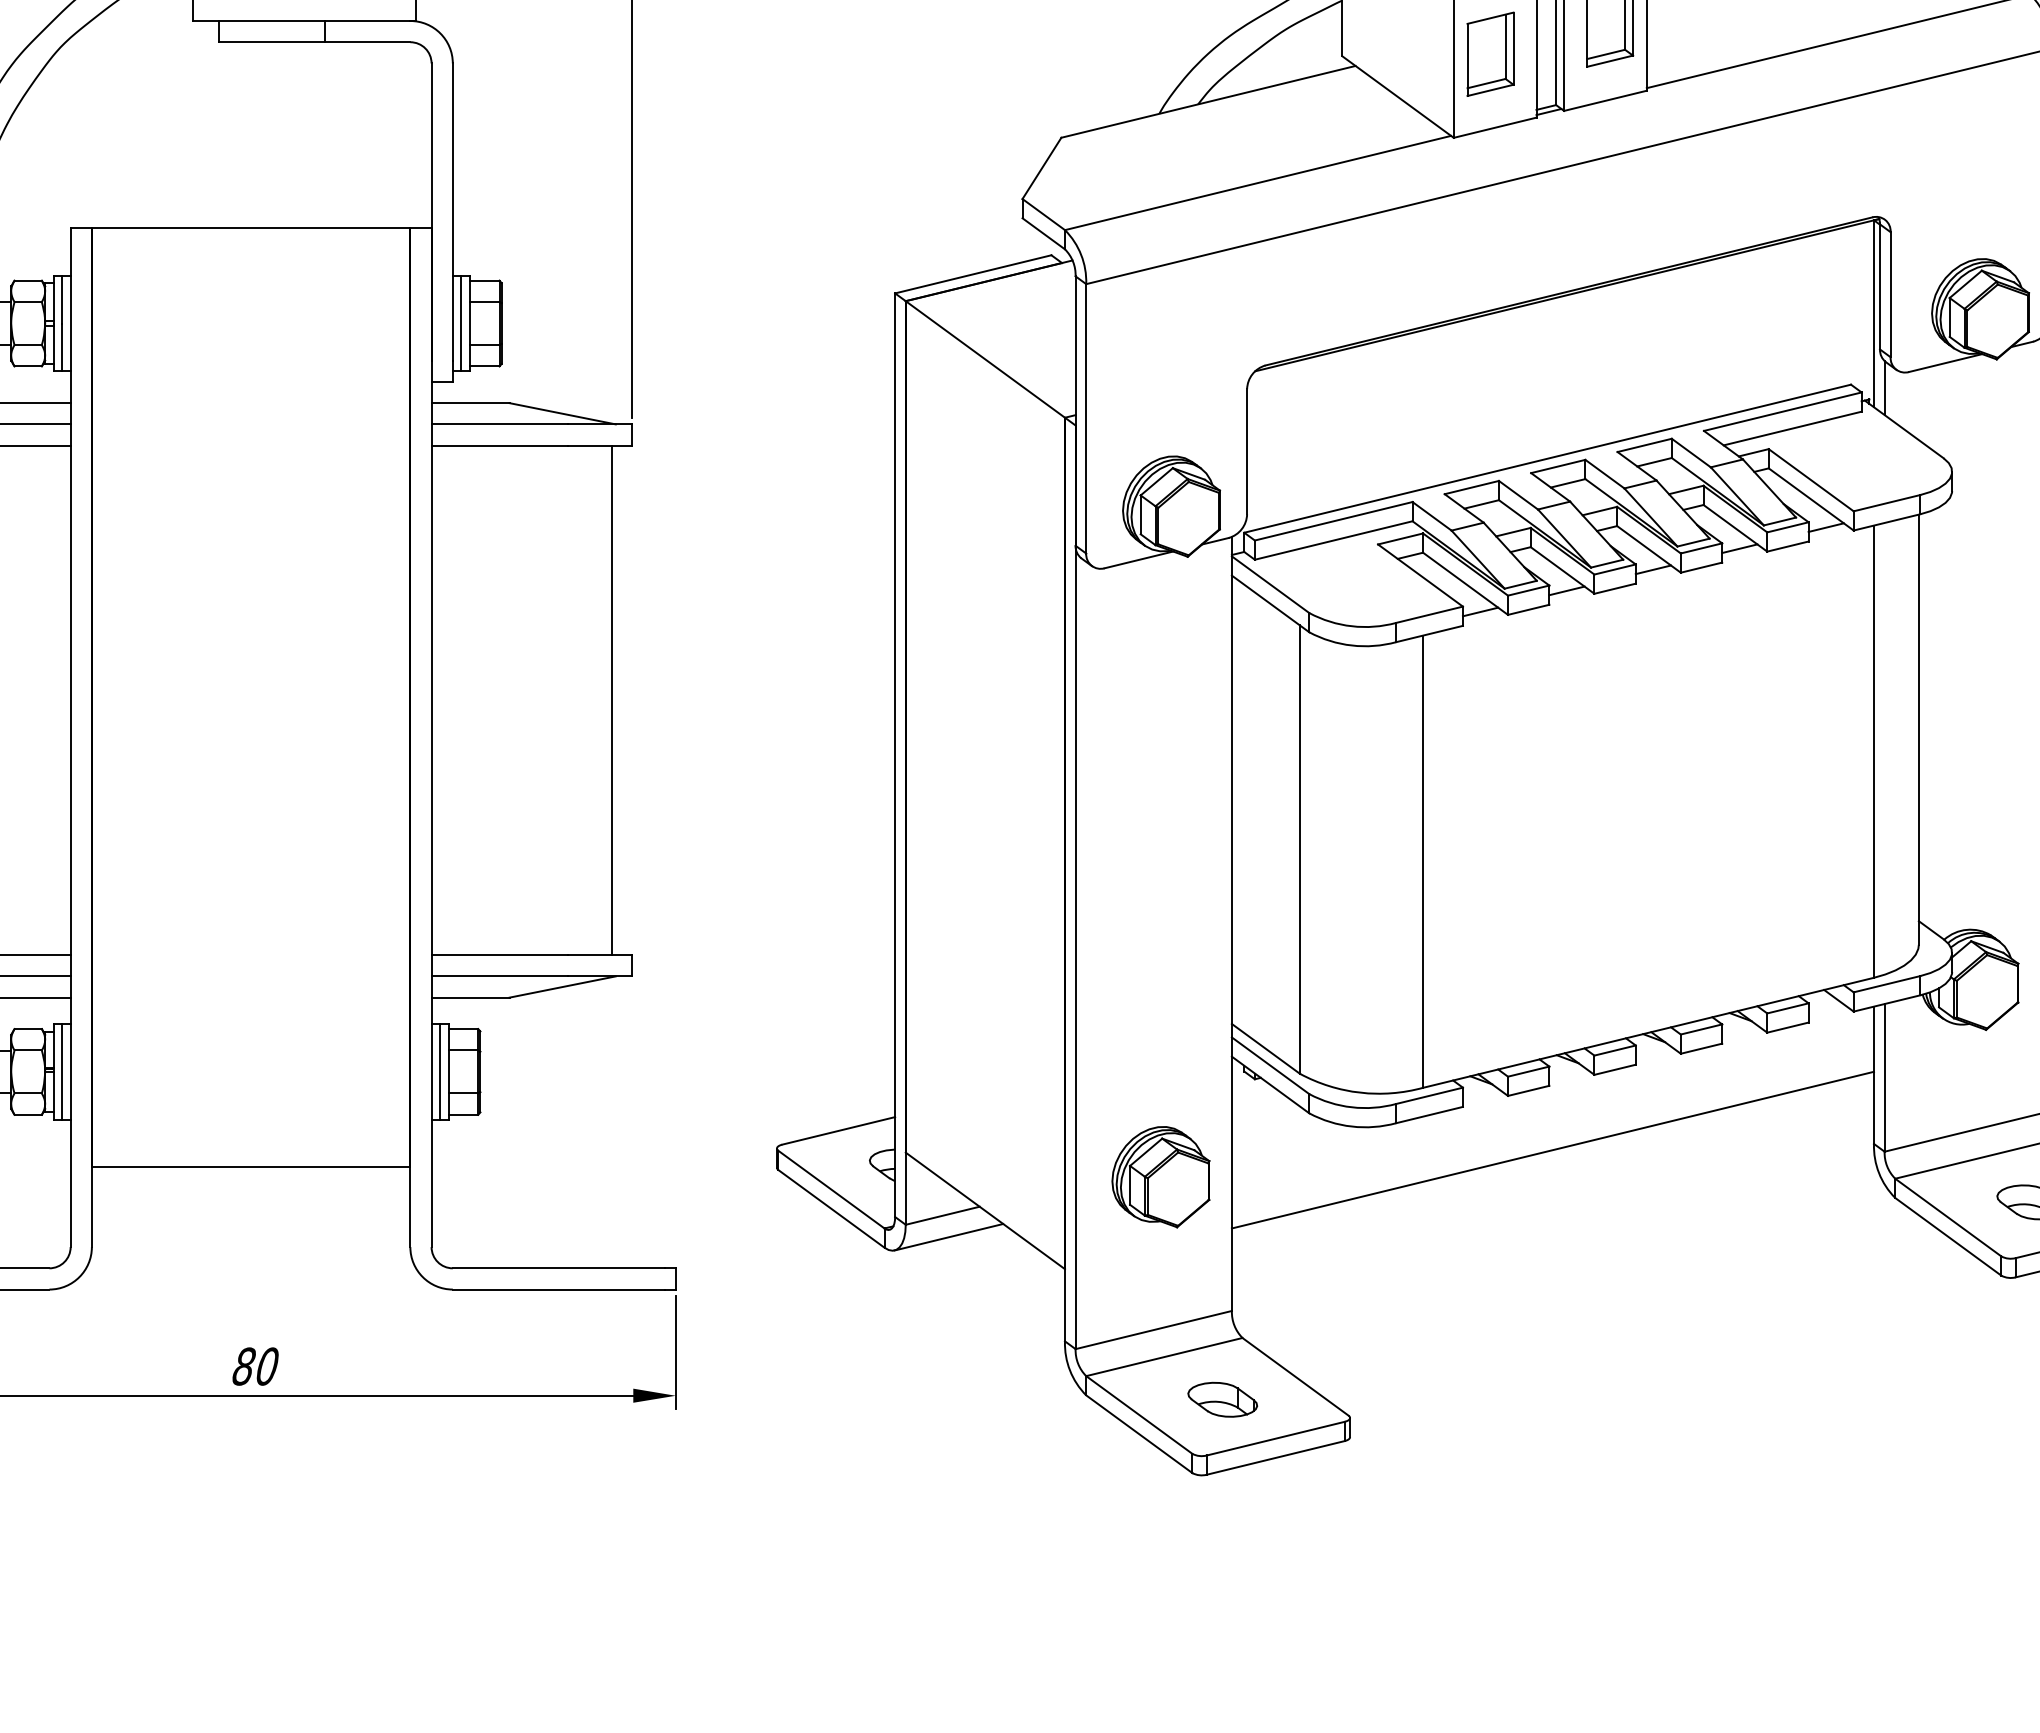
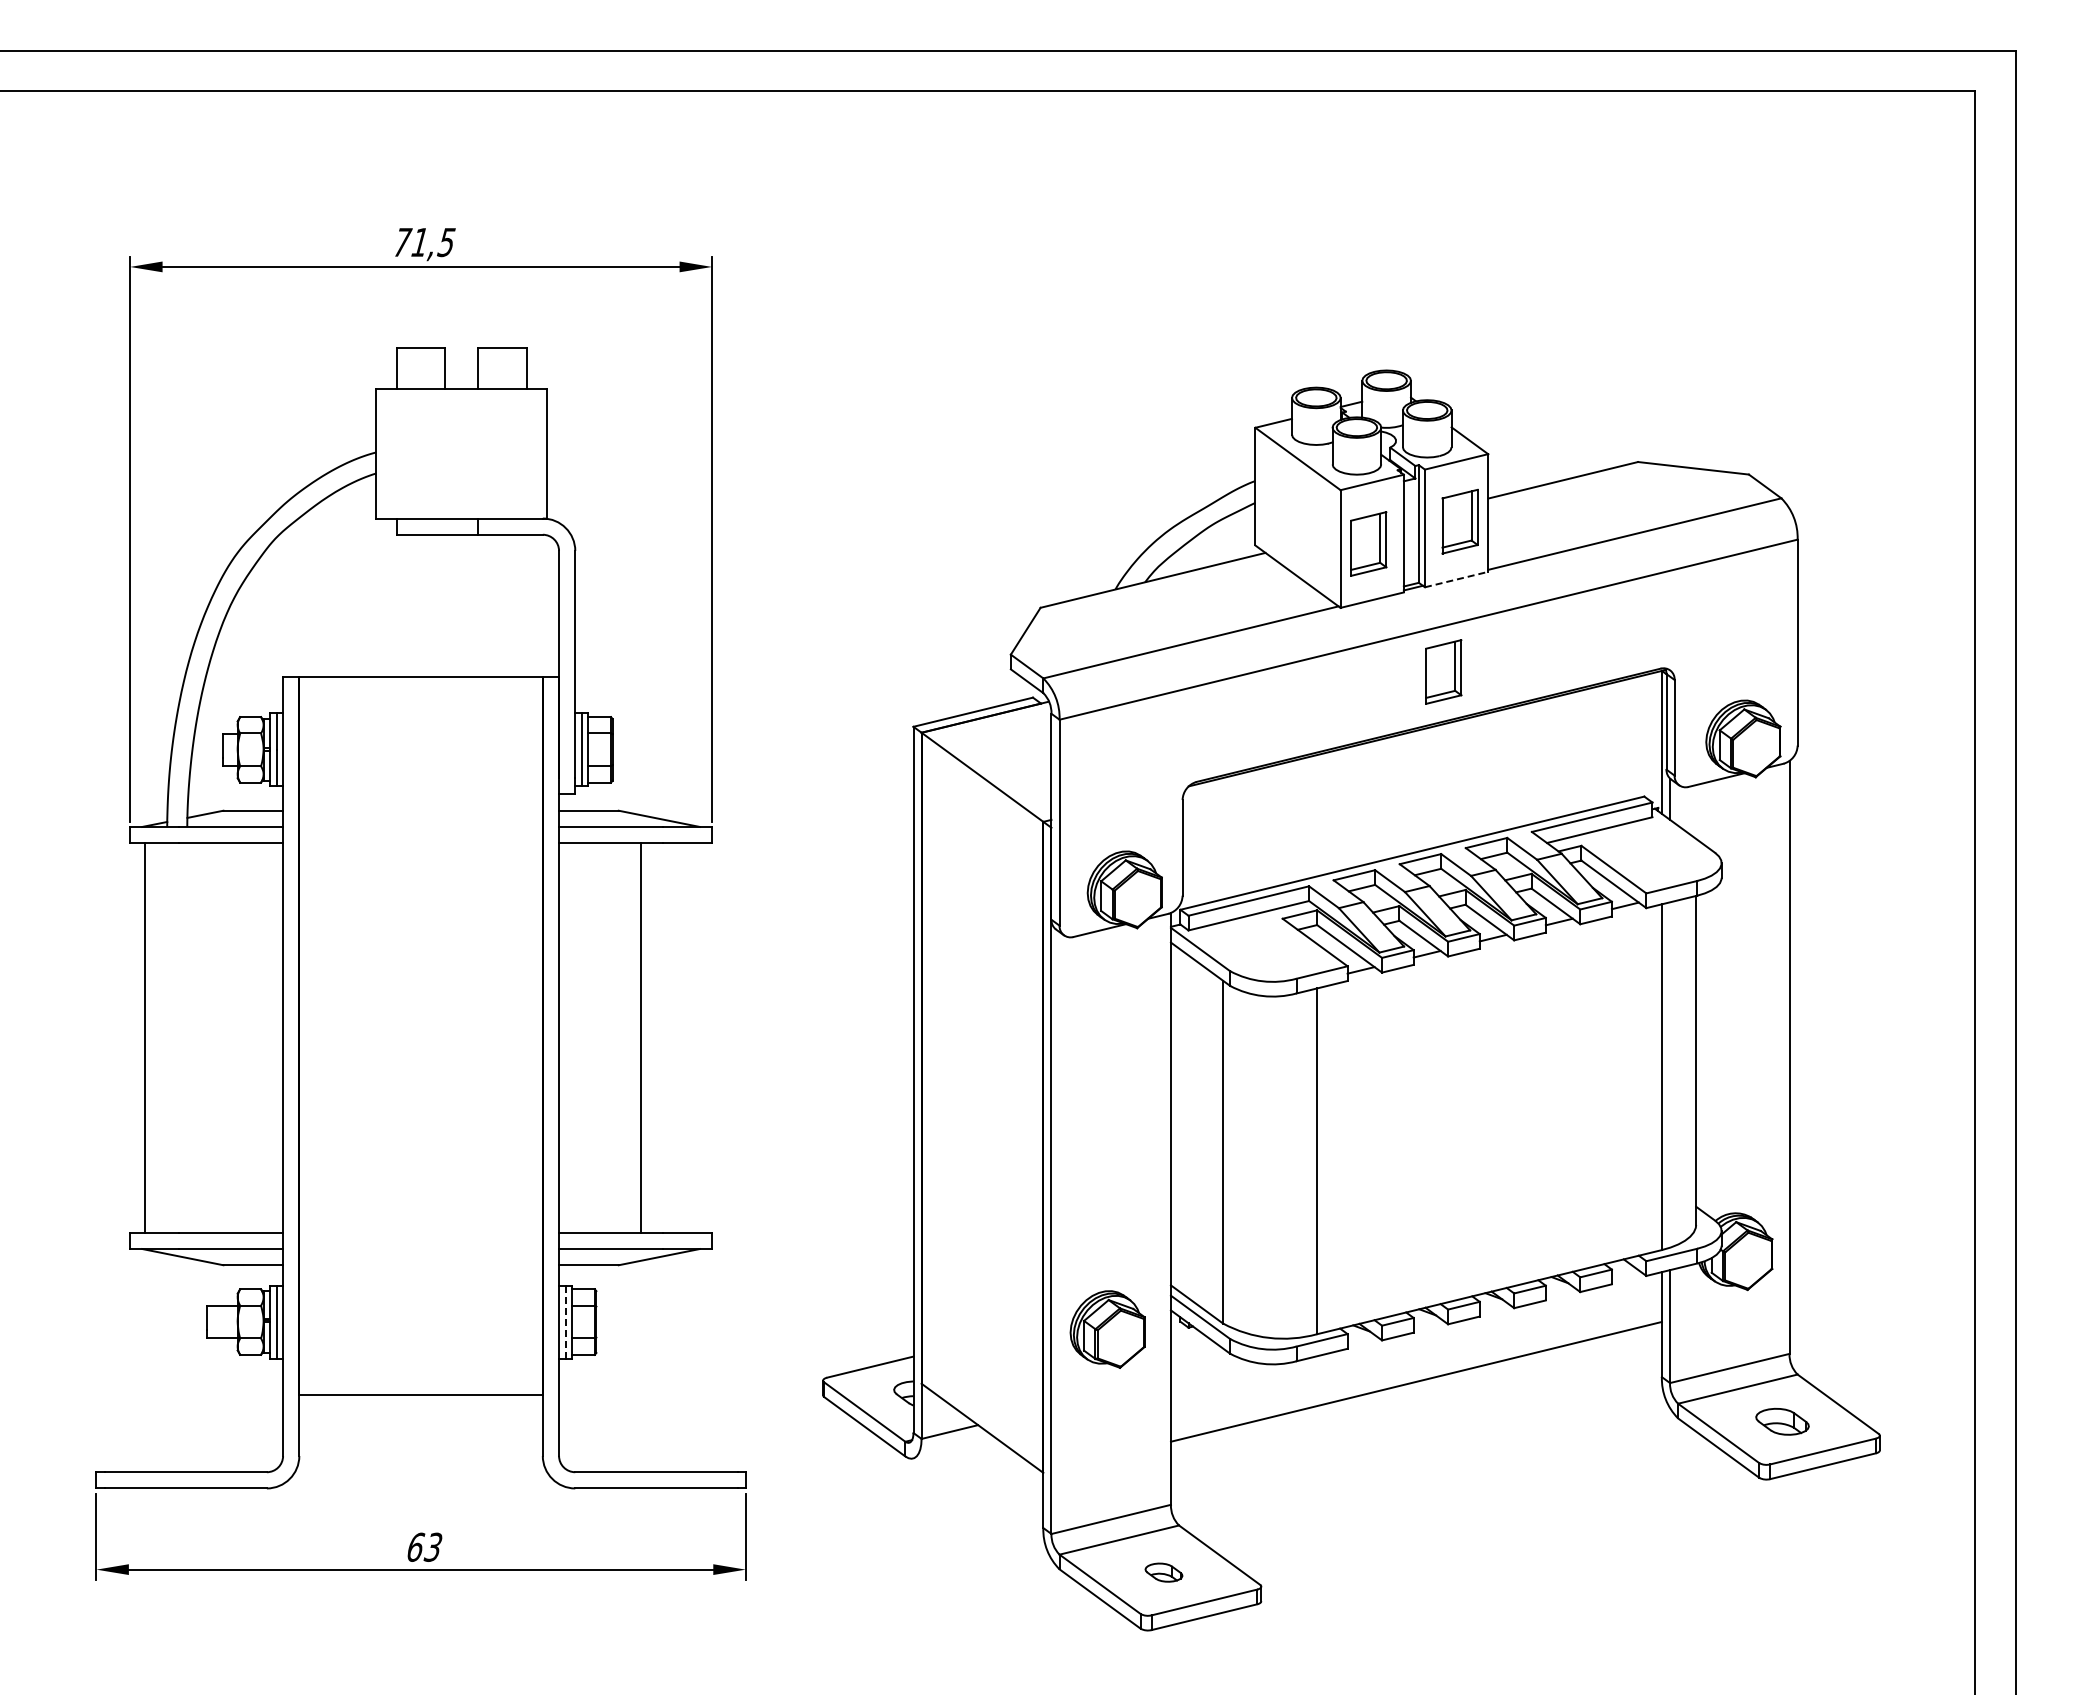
line: (1605, 100) -> (1456, 579), solid -> dashed
part: (1588, 221) -> (1443, 671), added
line: (612, 699) -> (641, 1037), moved
line: (440, 1072) -> (565, 1322), solid -> dashed
part: (1160, 1177) -> (1107, 1329), moved
line: (948, 1237) -> (954, 1448), removed
text: (255, 1365) -> (424, 1546), 80 -> 63
part: (1222, 1399) -> (1163, 1572), size x0.7

